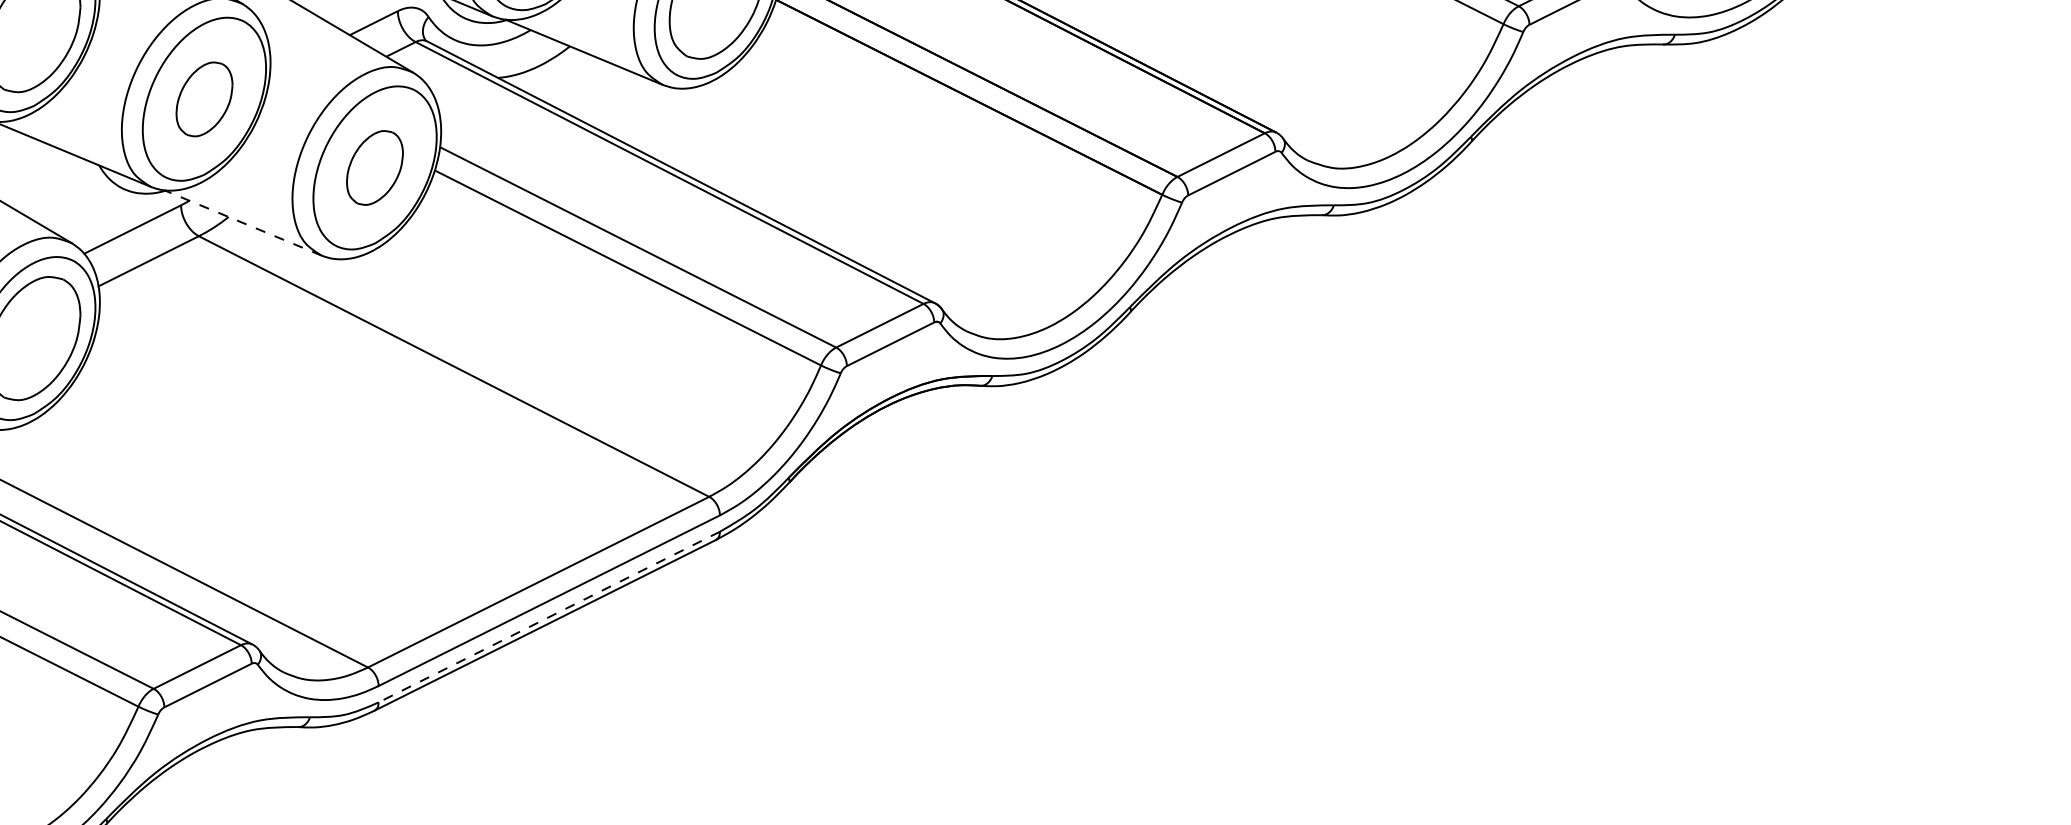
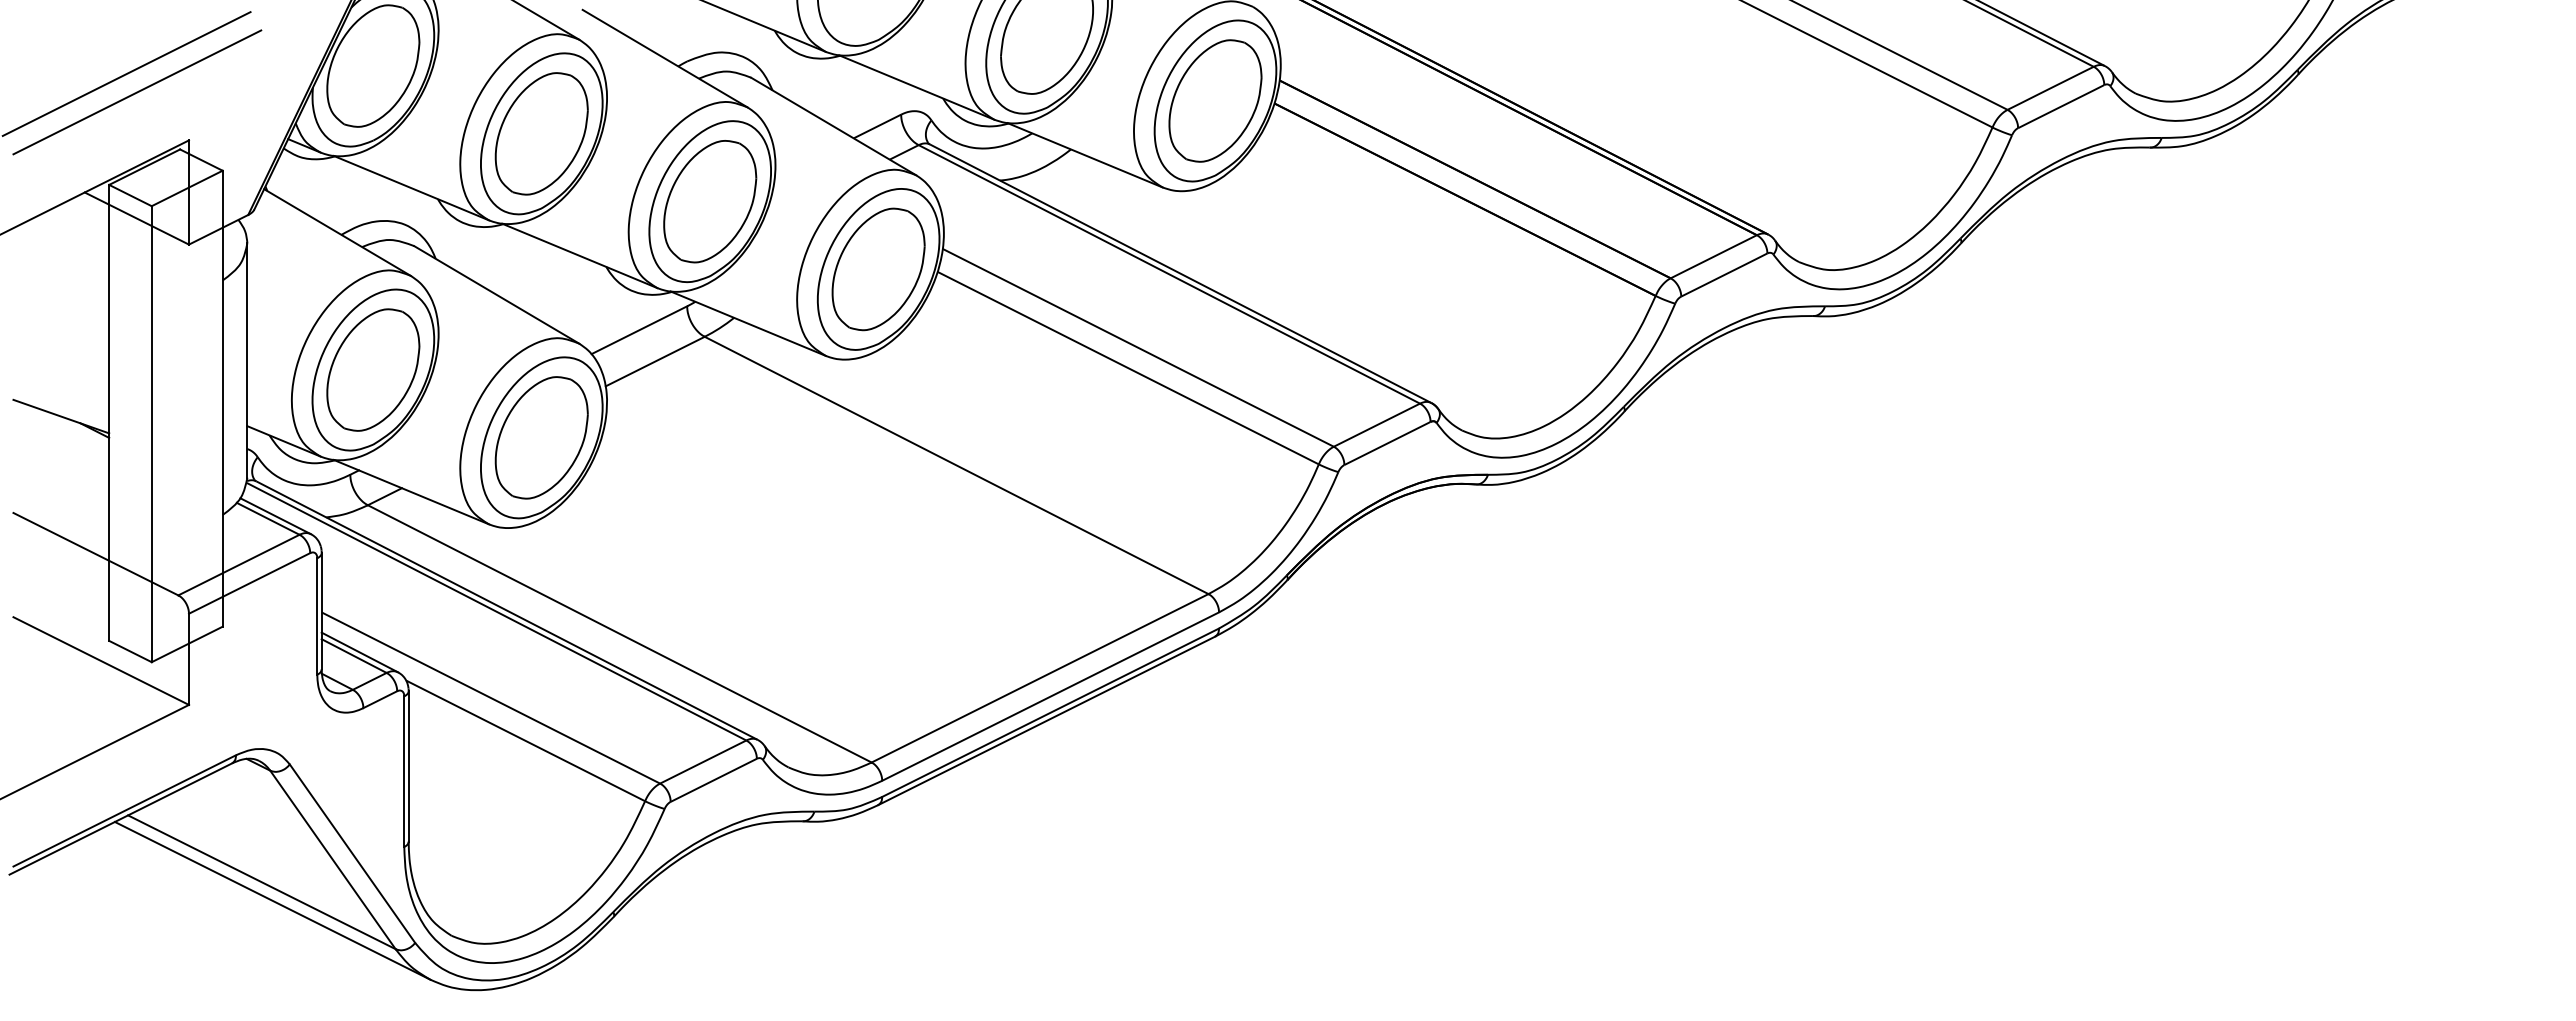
part: (204, 99) -> (710, 201), size x1.67
part: (374, 168) -> (878, 269), size x1.67
line: (243, 222) -> (748, 323), dashed -> solid
line: (549, 616) -> (1050, 712), dashed -> solid

